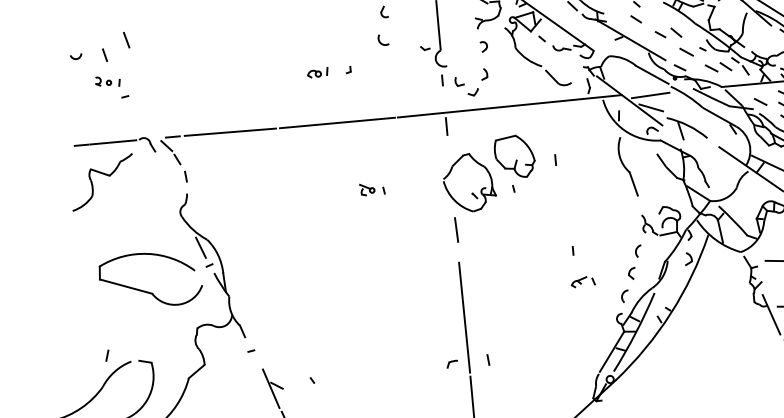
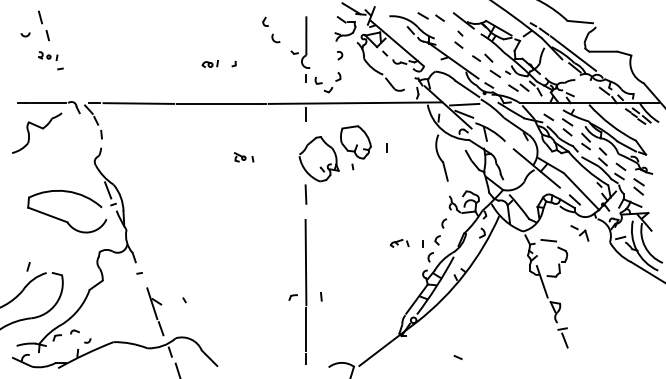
line: (126, 40) -> (40, 17), moved
arc: (381, 41) -> (274, 39), moved
line: (572, 250) -> (422, 243), moved

